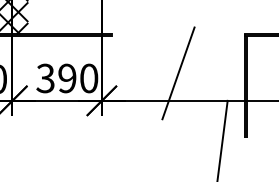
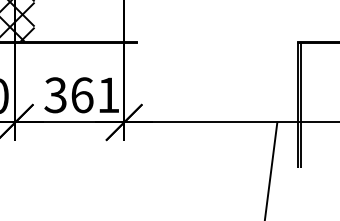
line: (178, 72) -> (217, 88), removed
text: (78, 78) -> (95, 95), 390 -> 361

